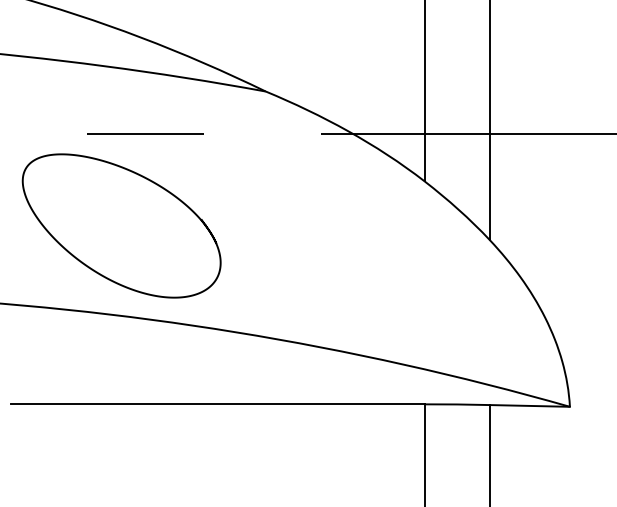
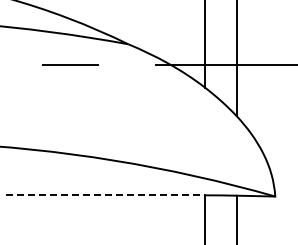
curve: (141, 178) -> (68, 86), removed
line: (218, 404) -> (105, 195), solid -> dashed

